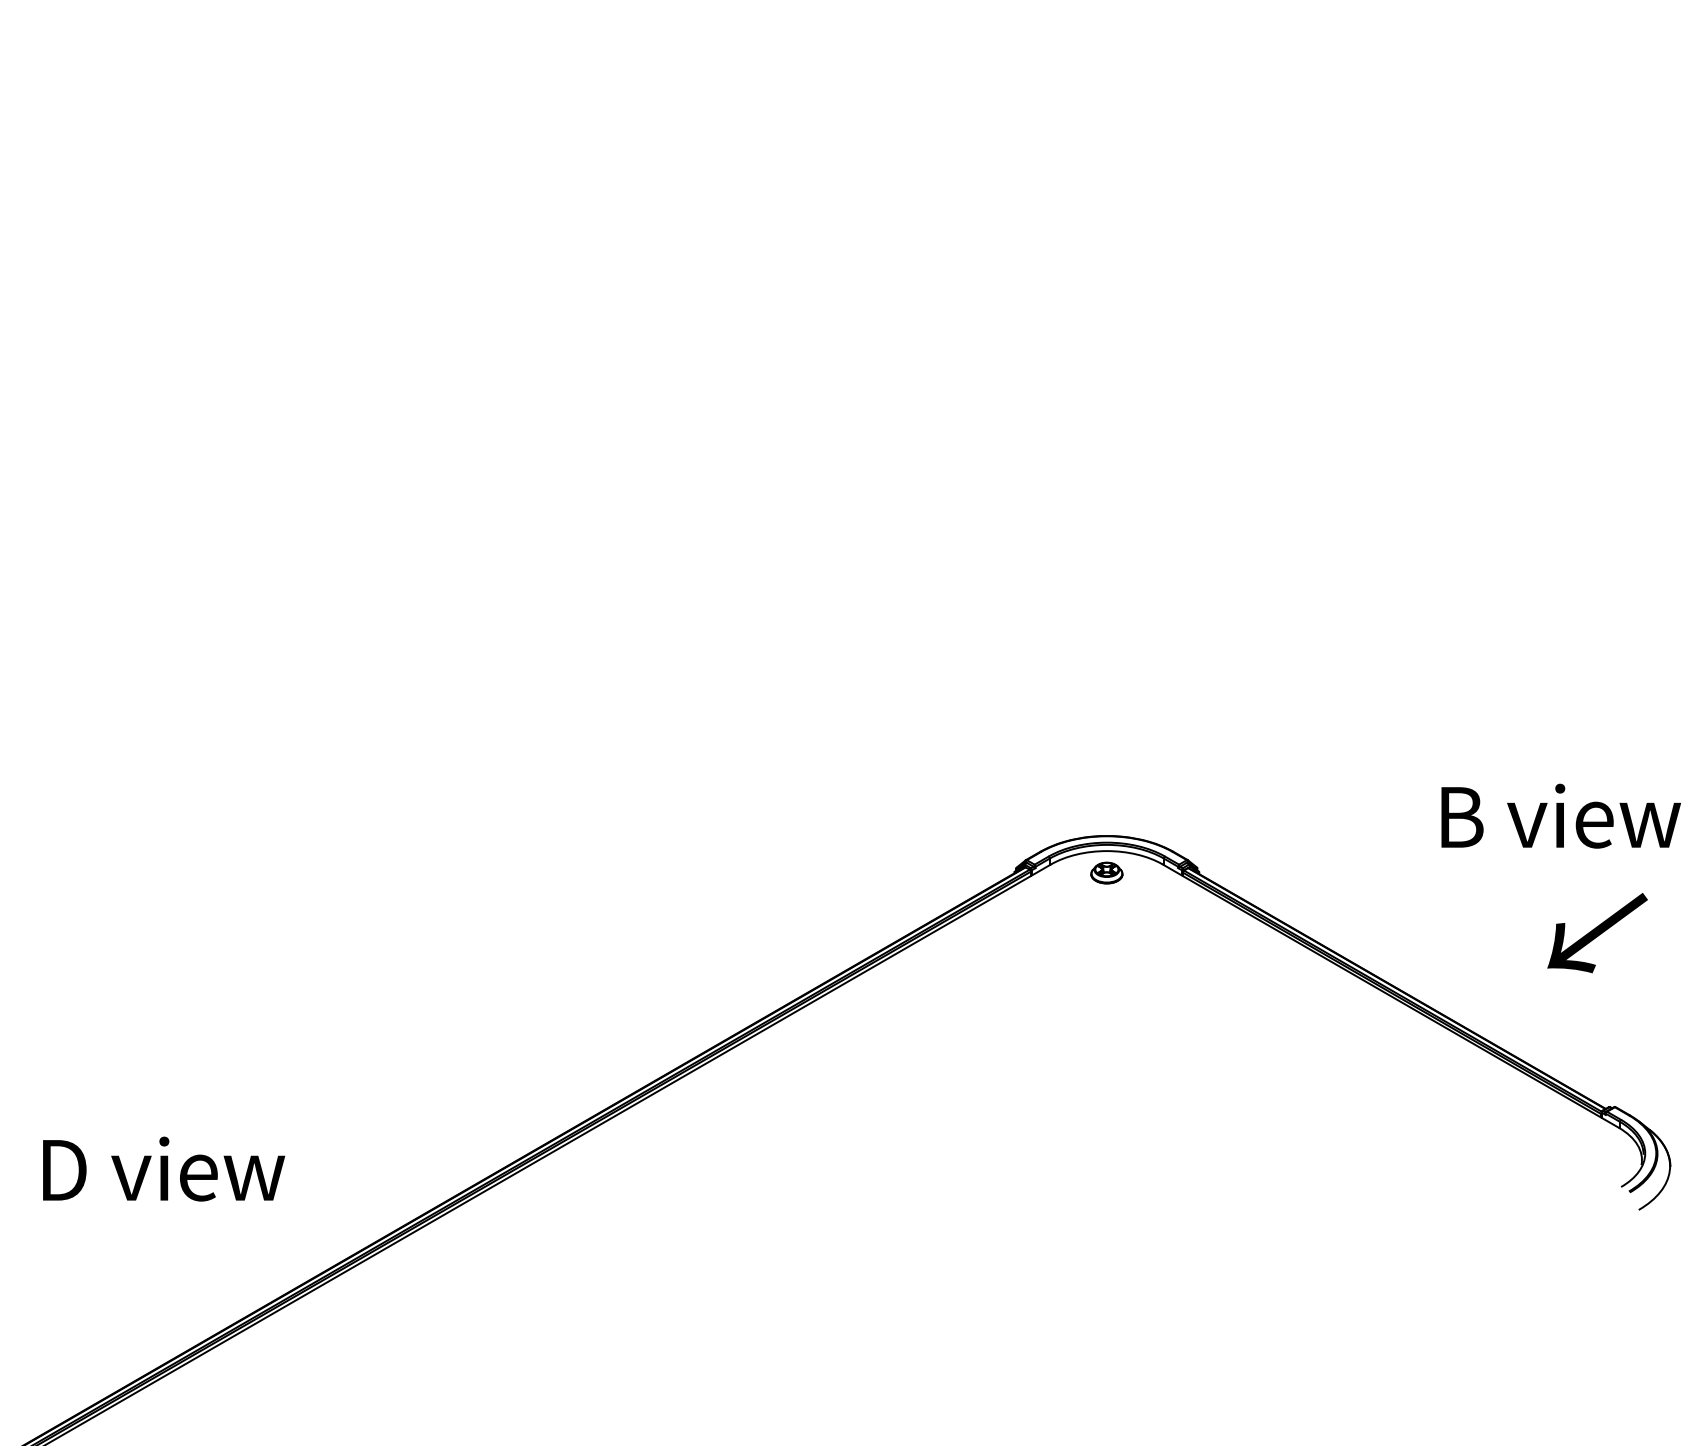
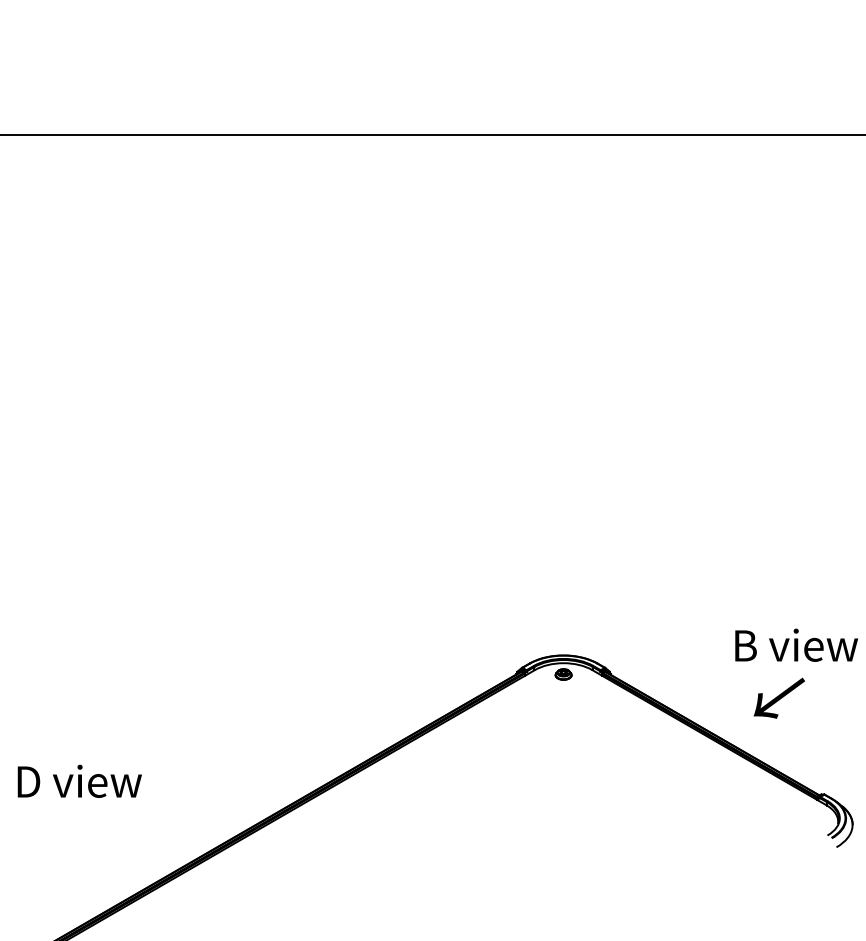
text: (1595, 931) -> (778, 697), moved
text: (163, 1167) -> (79, 780), moved

